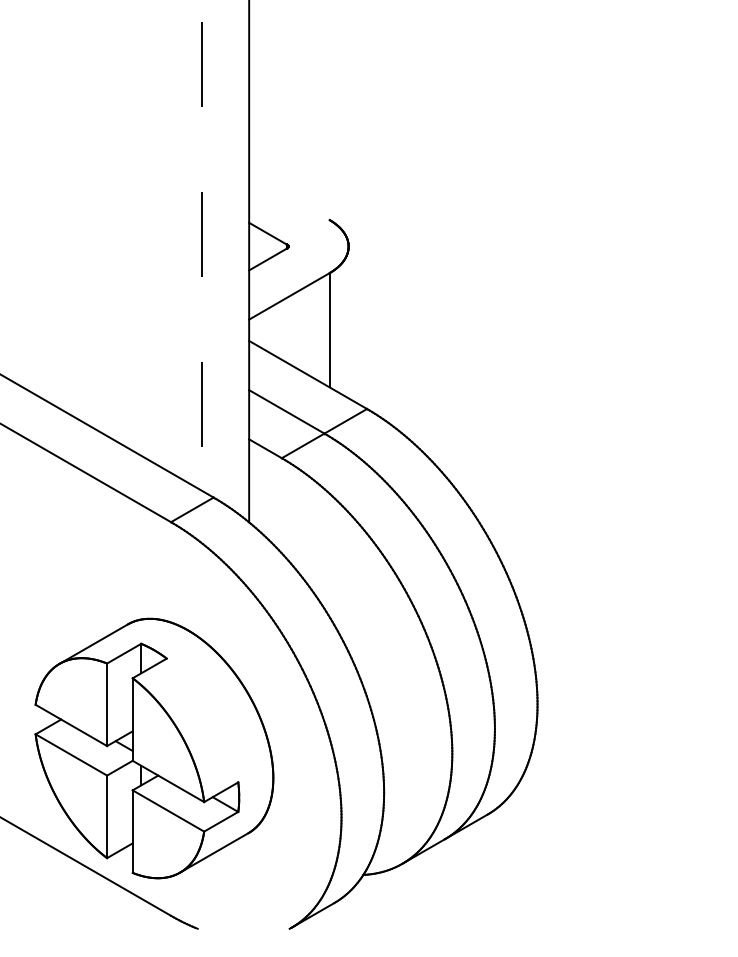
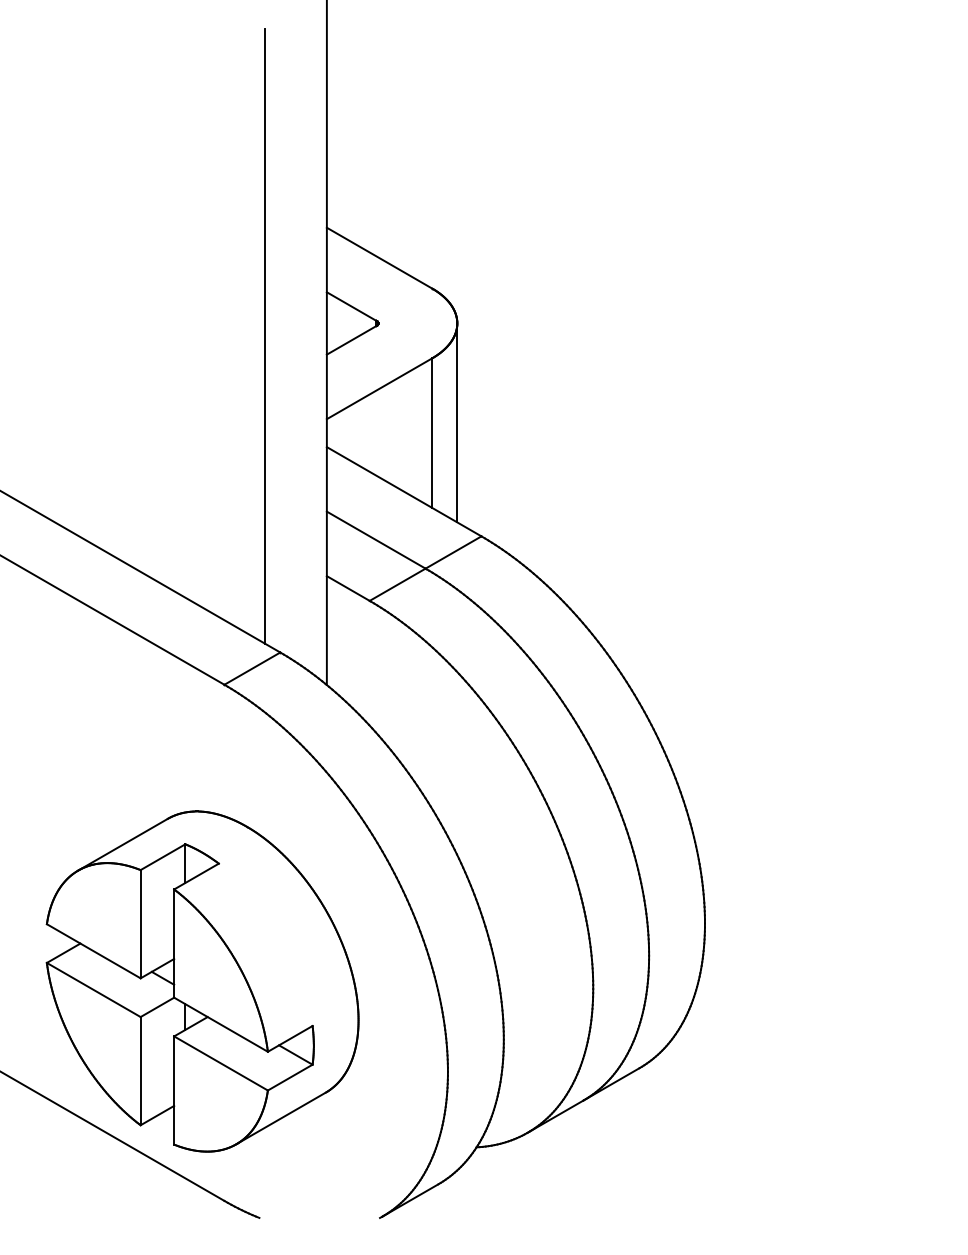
line: (289, 196) -> (379, 257), added
line: (201, 257) -> (264, 337), dashed -> solid
line: (348, 322) -> (457, 422), added

